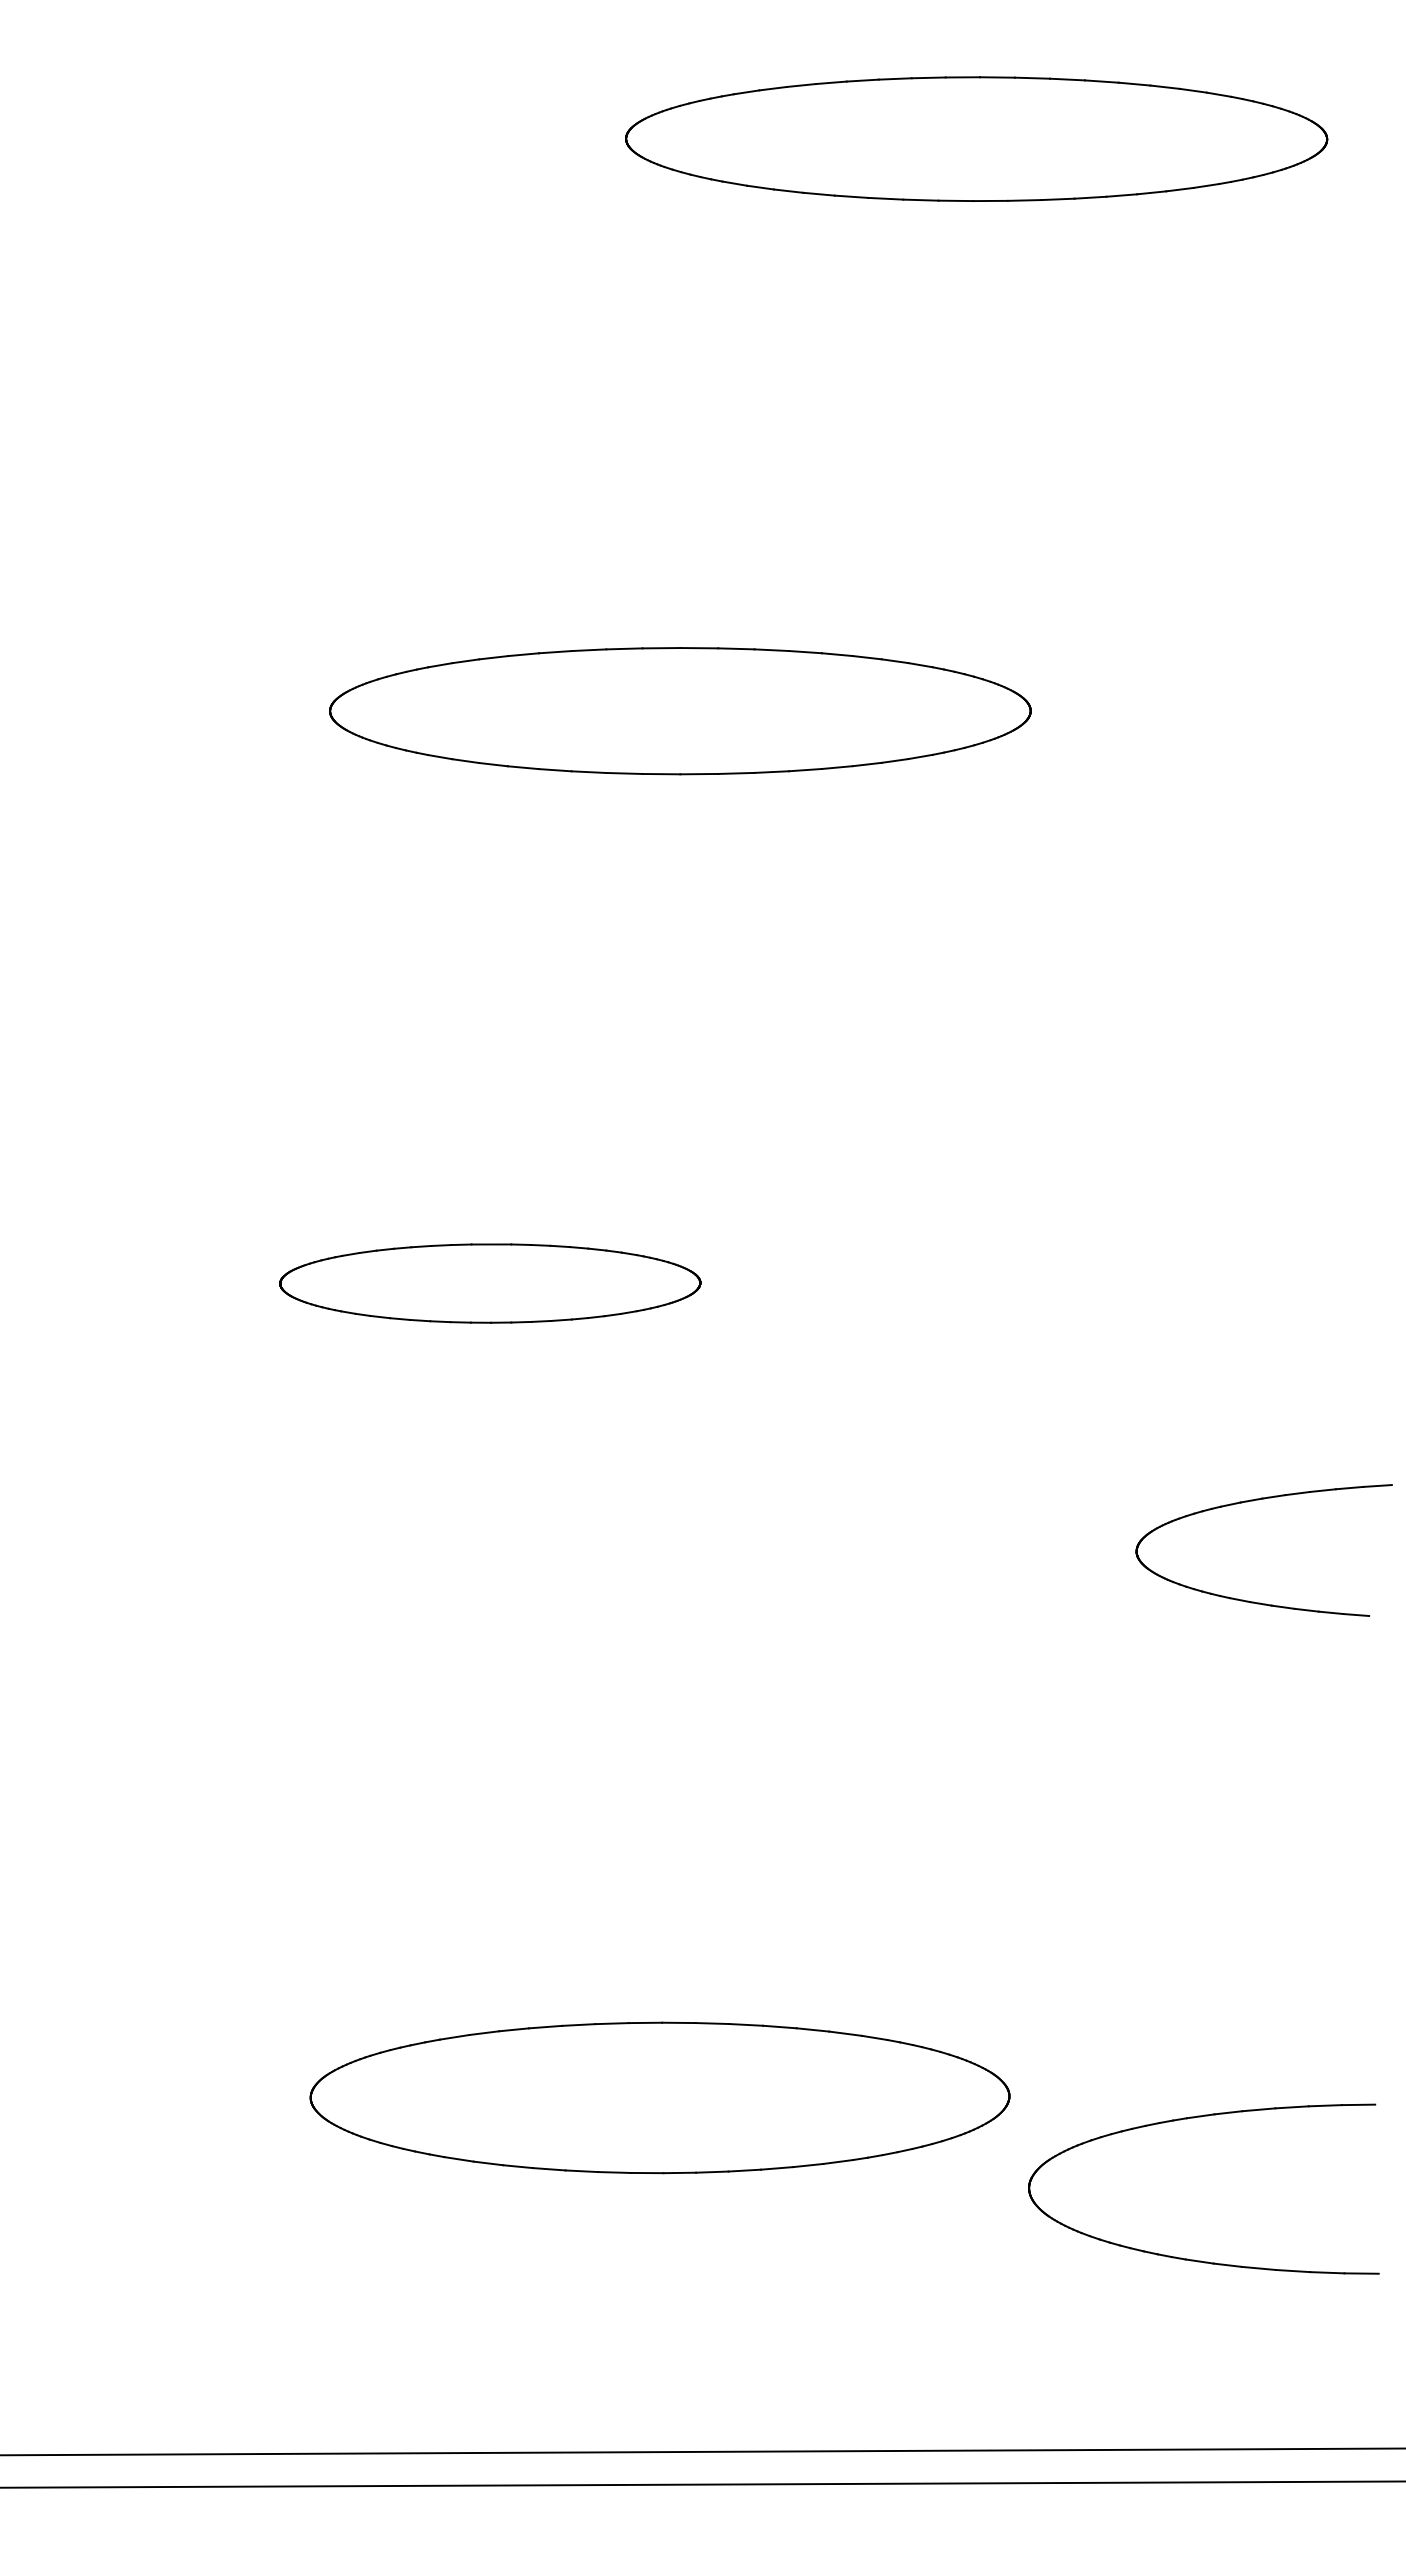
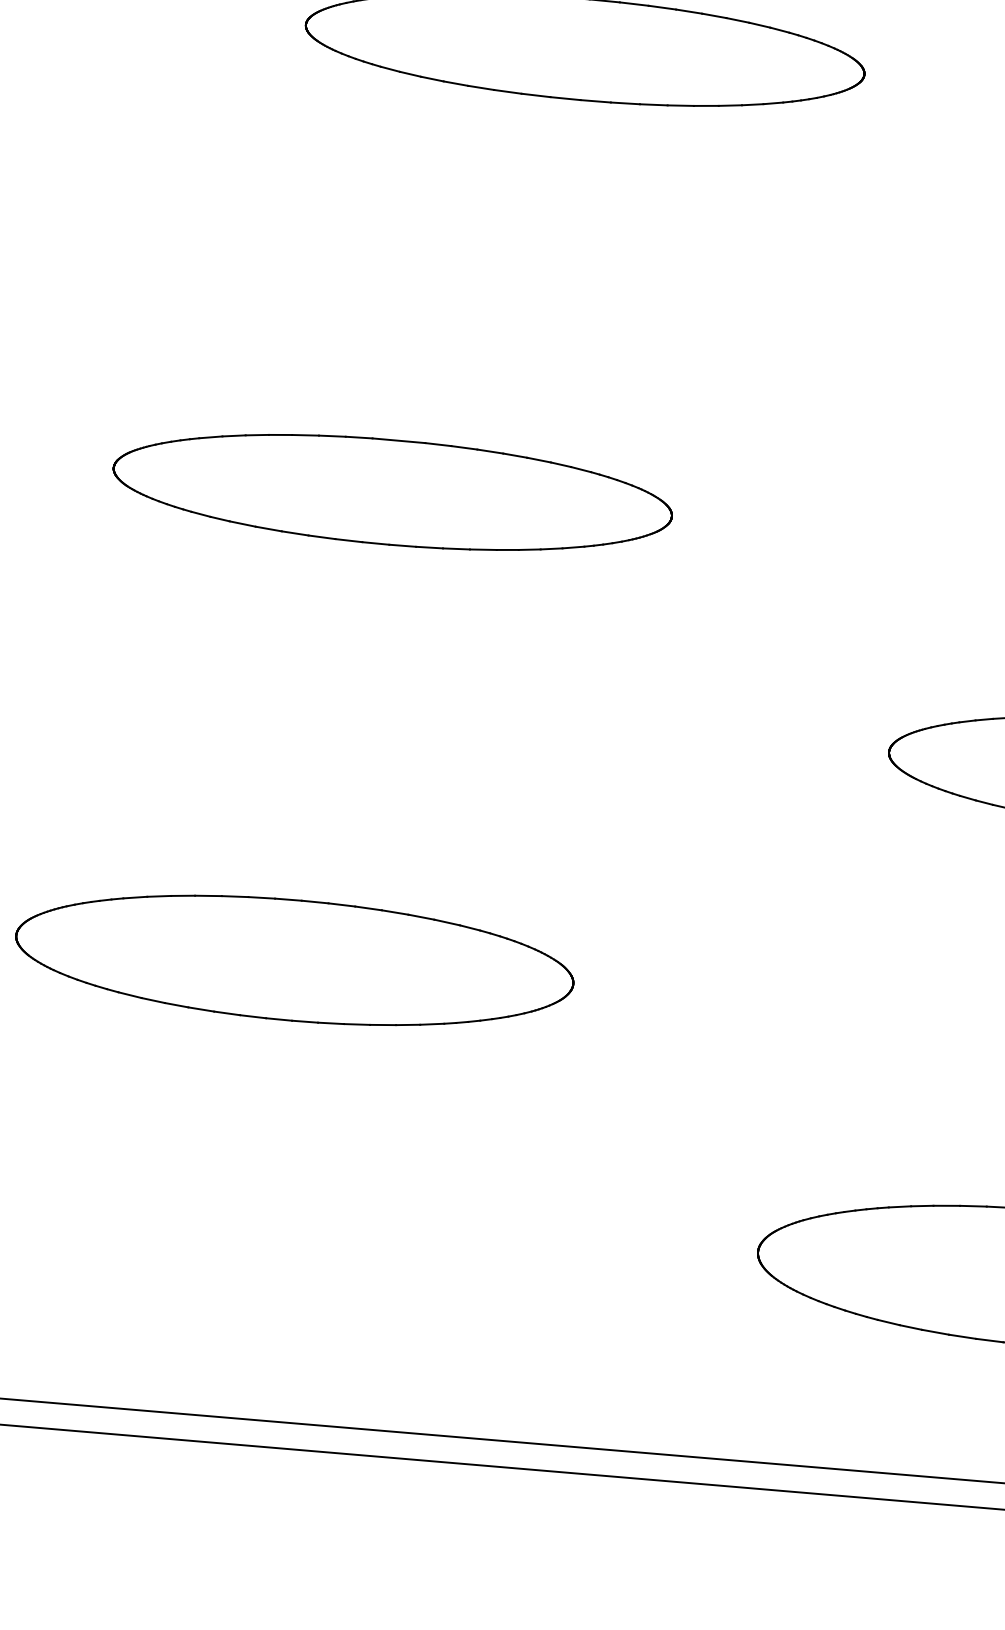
part: (490, 1283) -> (393, 492), size x1.67
part: (659, 2097) -> (294, 960), moved

